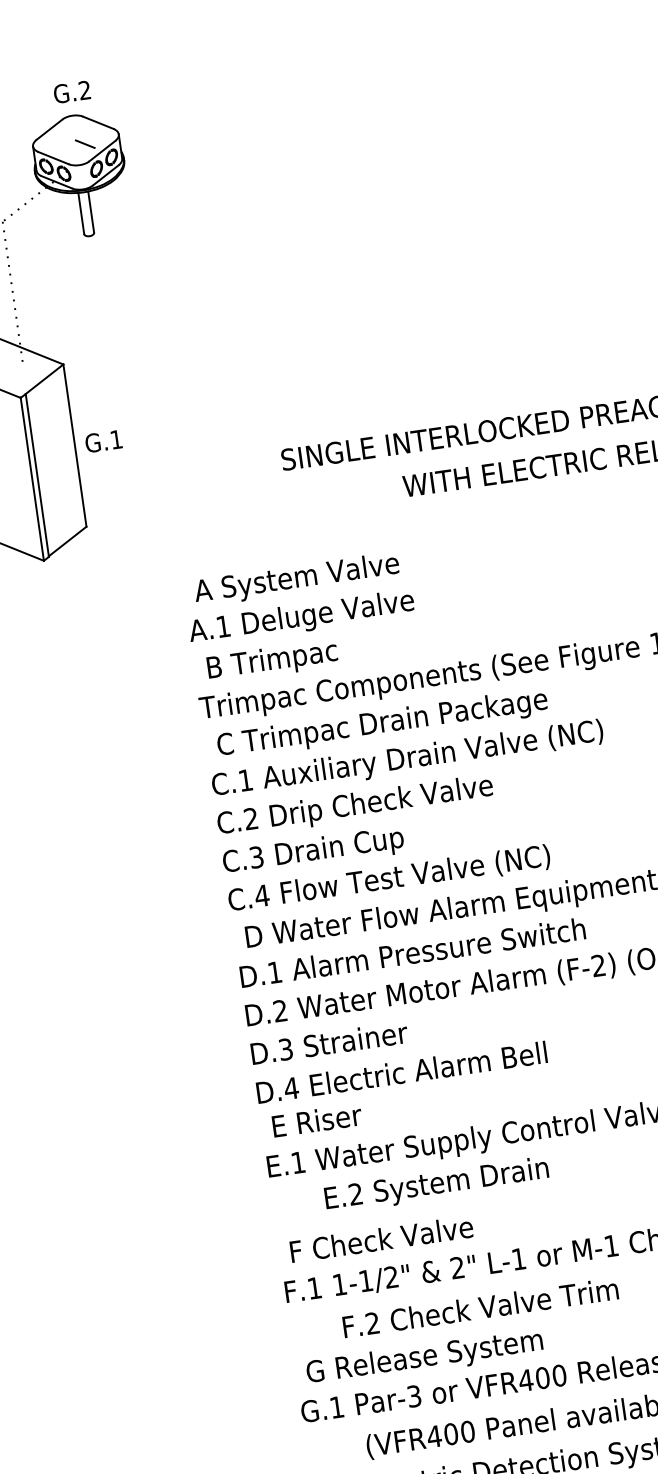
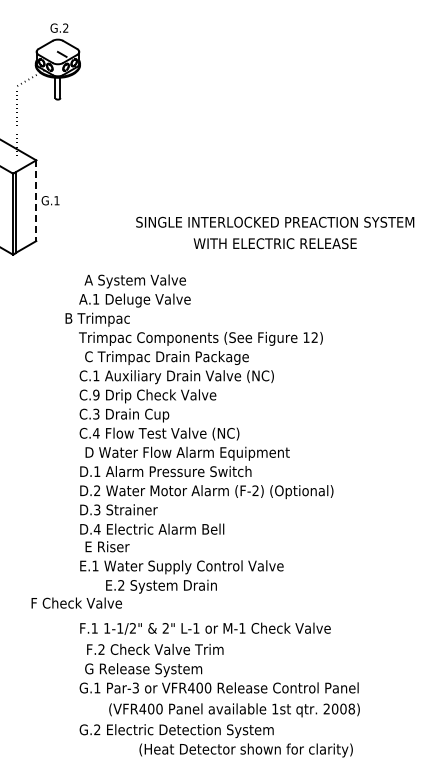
line: (75, 447) -> (36, 201), solid -> dashed
text: (272, 661) -> (97, 319), moved
text: (251, 817) -> (96, 394), C.2 -> C.9
text: (380, 1238) -> (76, 602), moved
text: (480, 1305) -> (155, 648), moved

